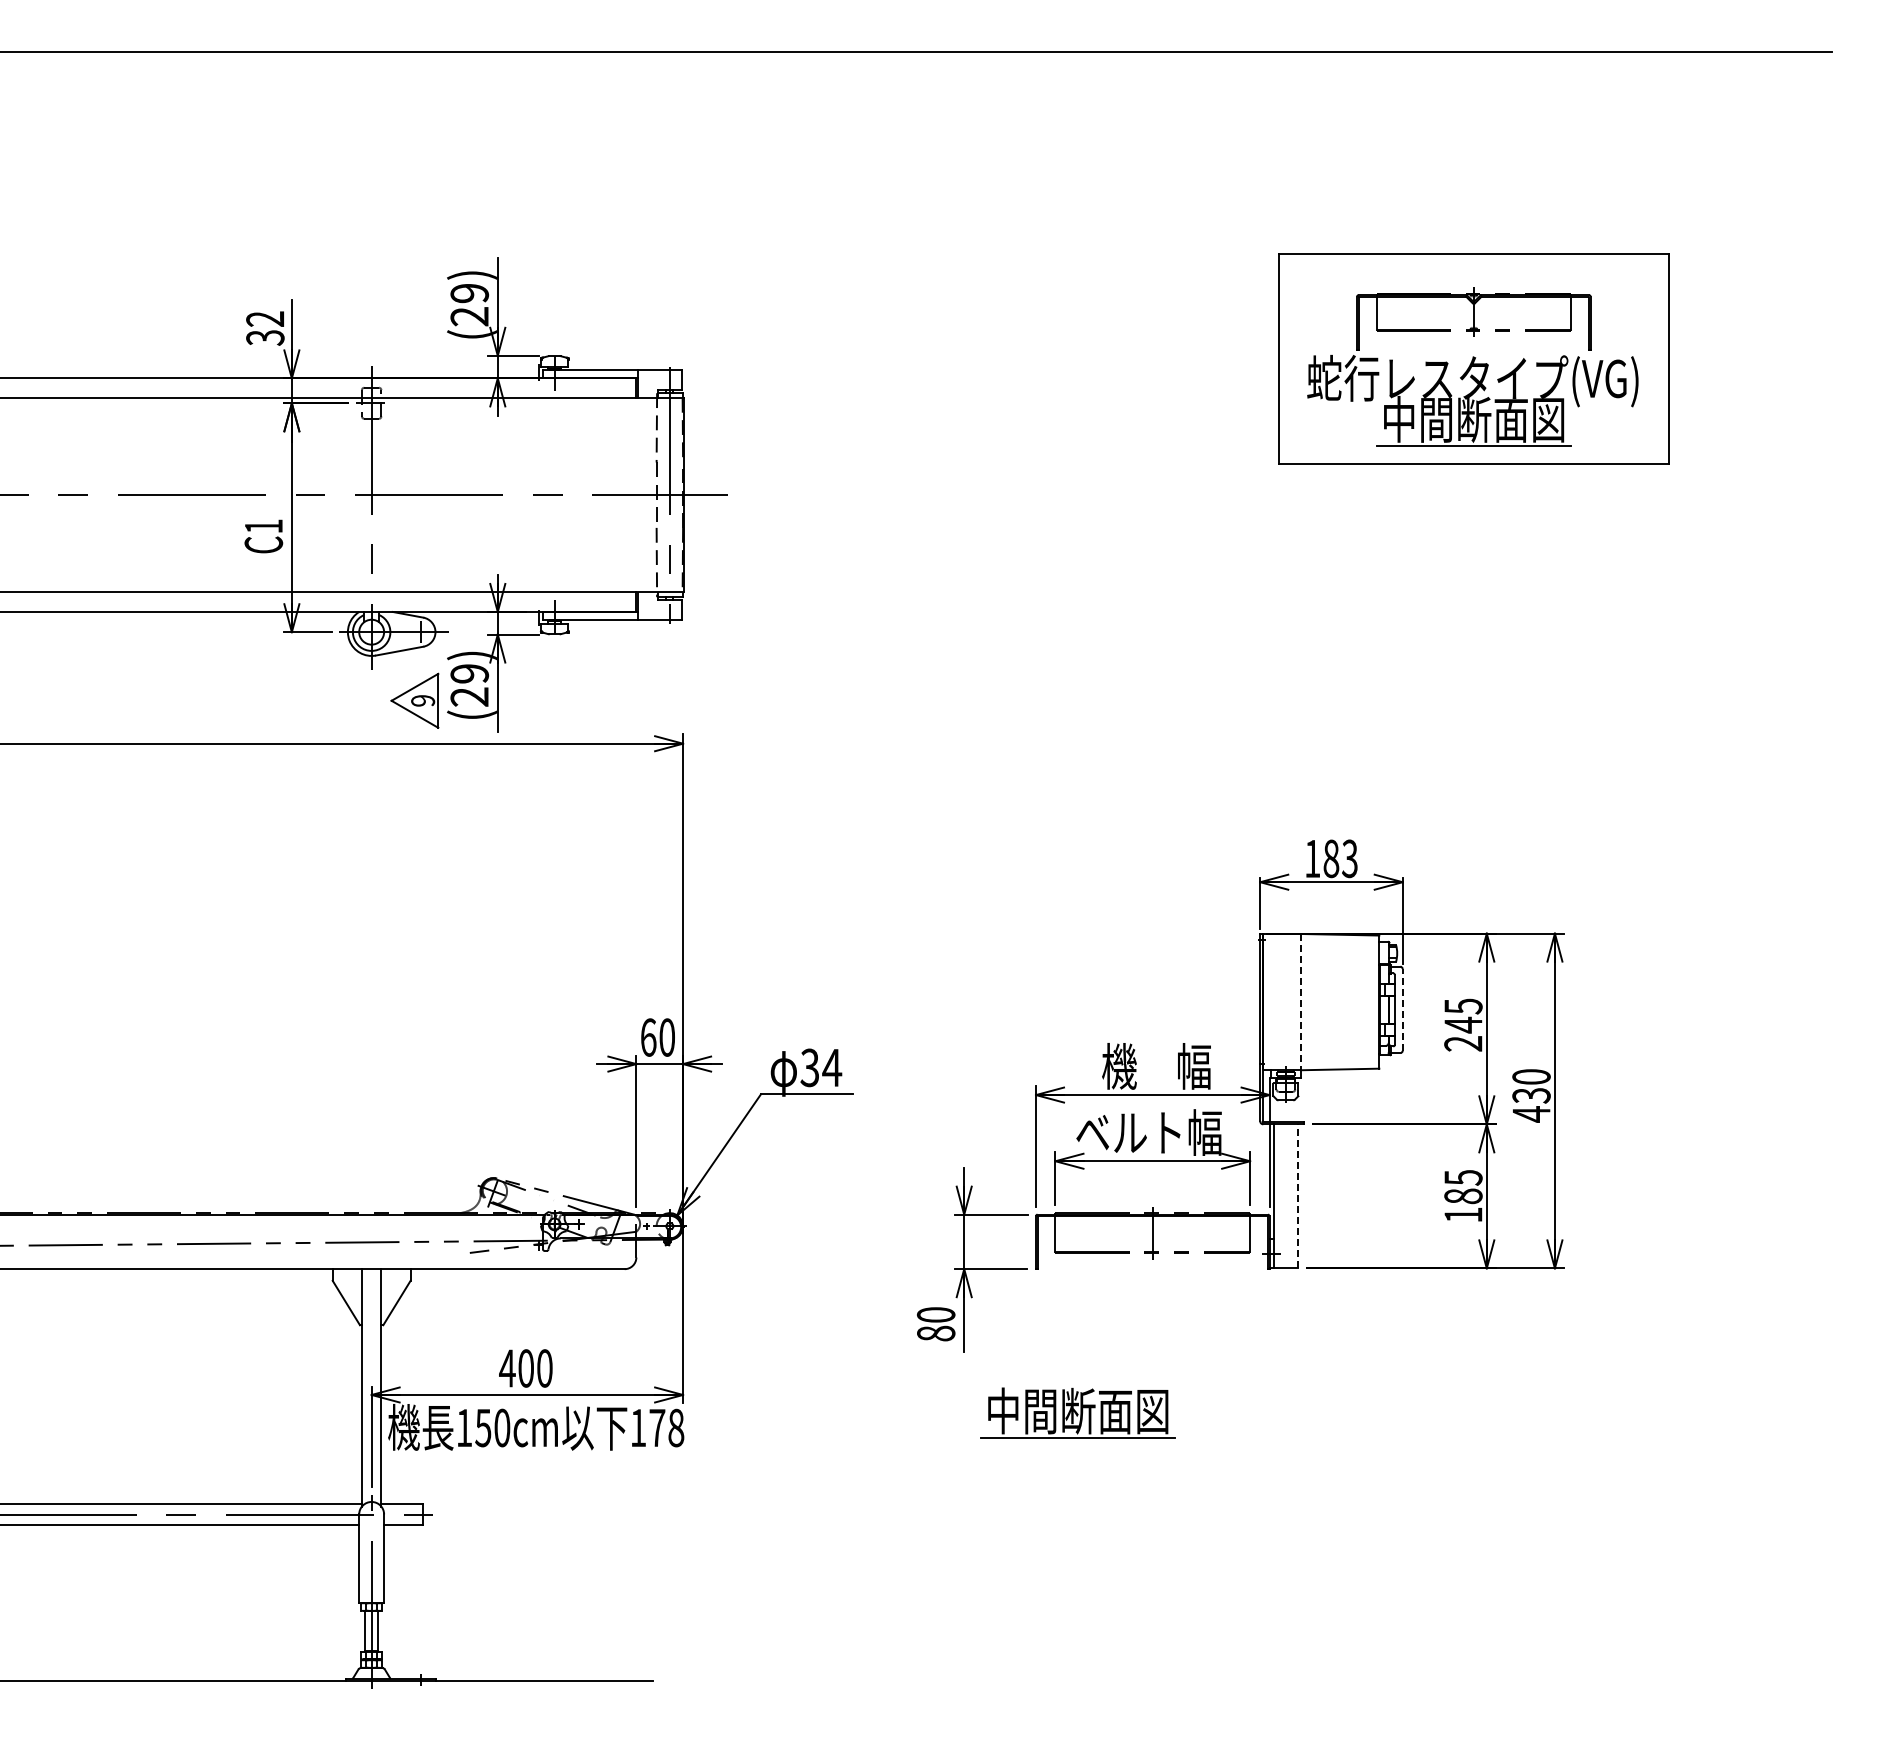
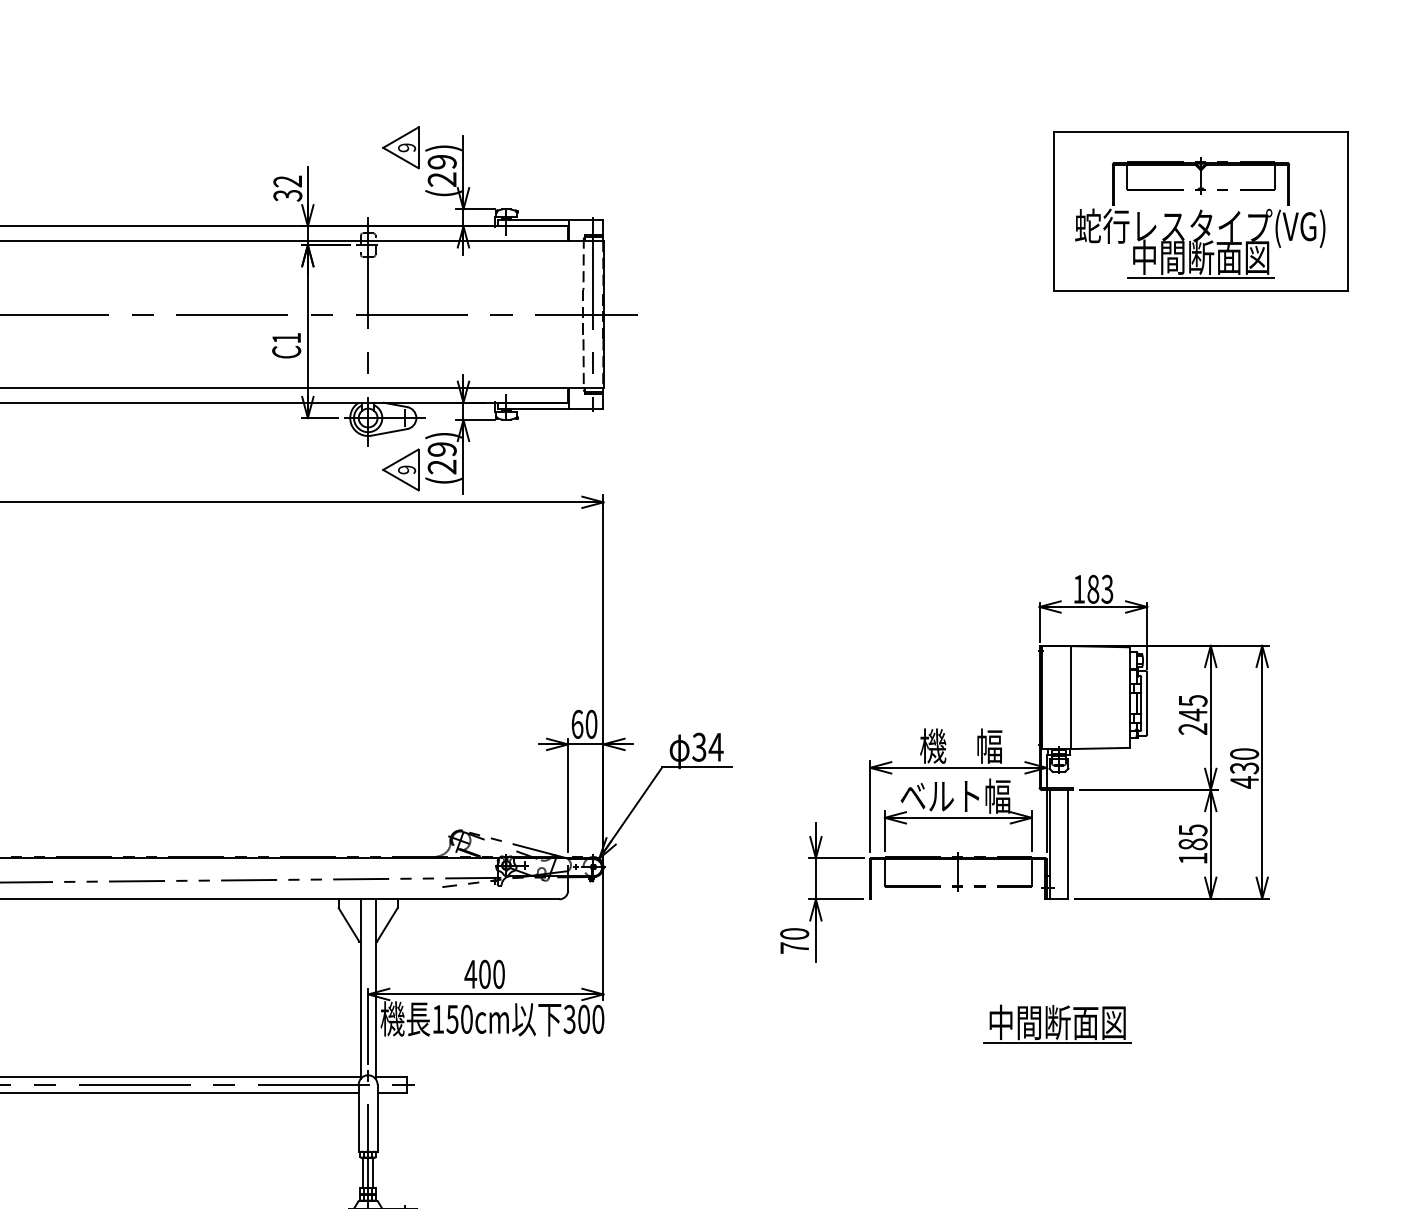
part: (414, 274) -> (400, 147), added
line: (1301, 1002) -> (1070, 697), dashed -> solid
line: (1402, 1009) -> (1147, 703), dashed -> solid
line: (1297, 1195) -> (1067, 843), dashed -> solid
text: (936, 1333) -> (794, 947), 80 -> 70
part: (1077, 1412) -> (1057, 1023), moved
text: (657, 1427) -> (584, 1019), 178 -> 300

